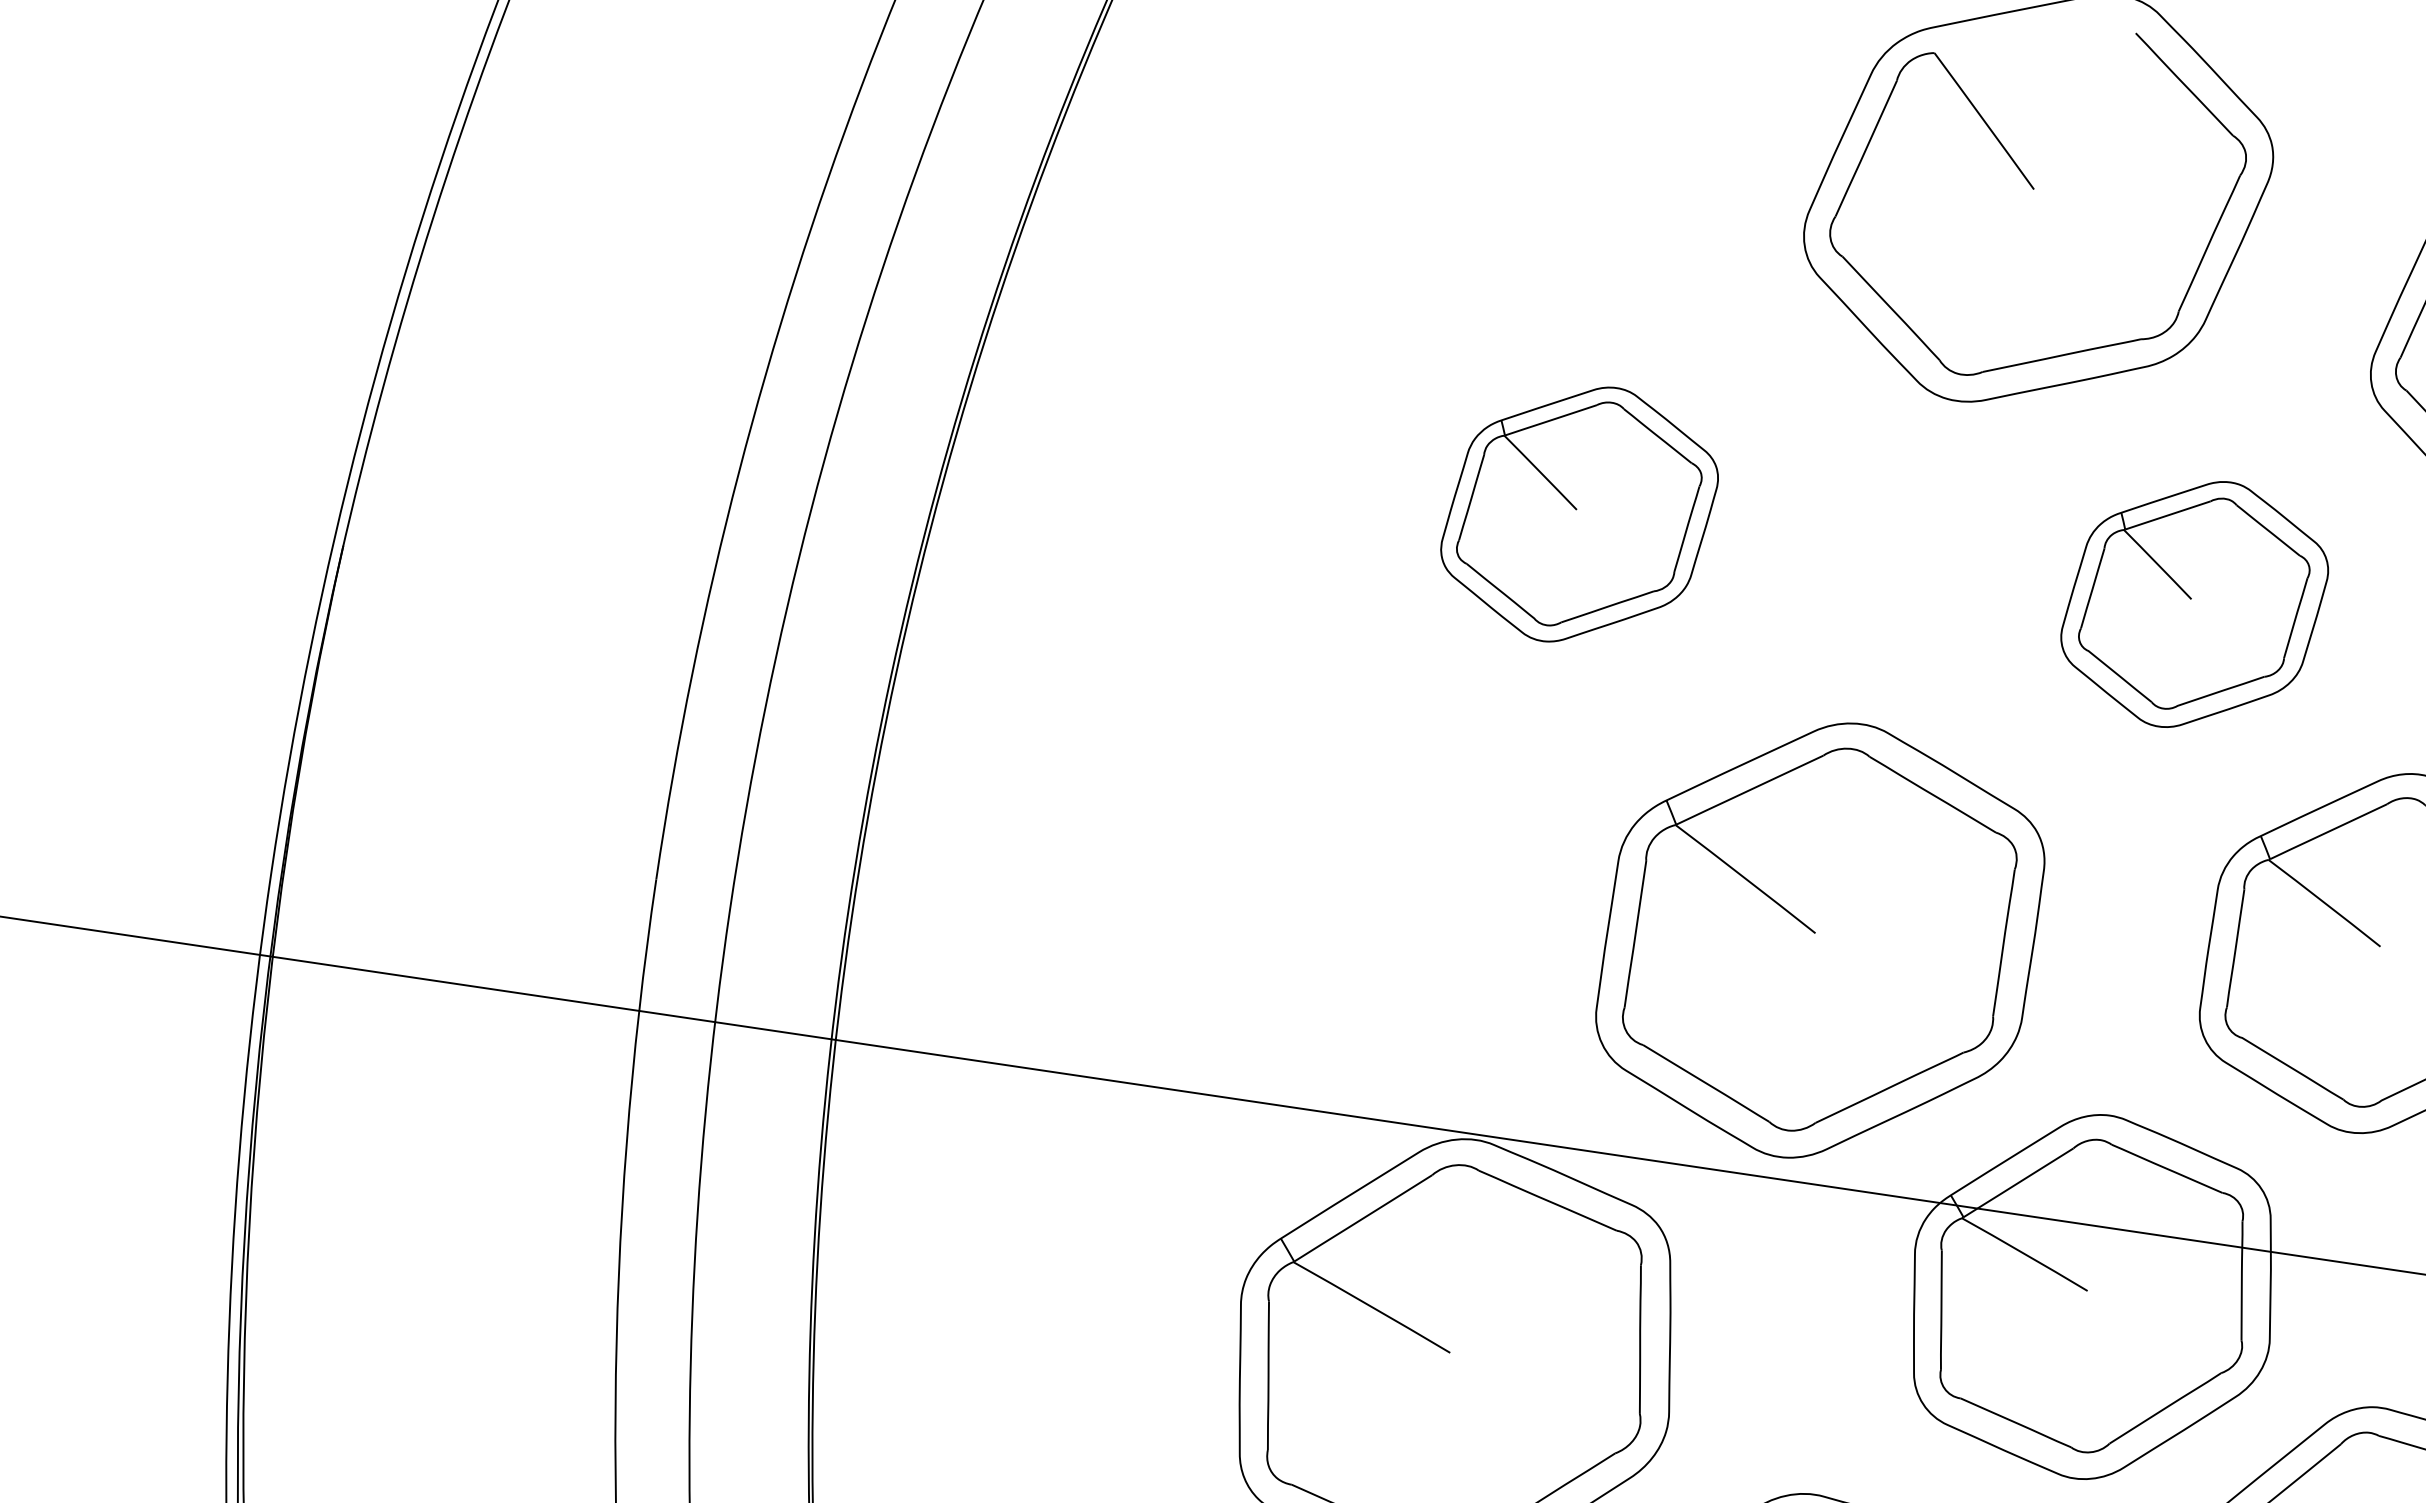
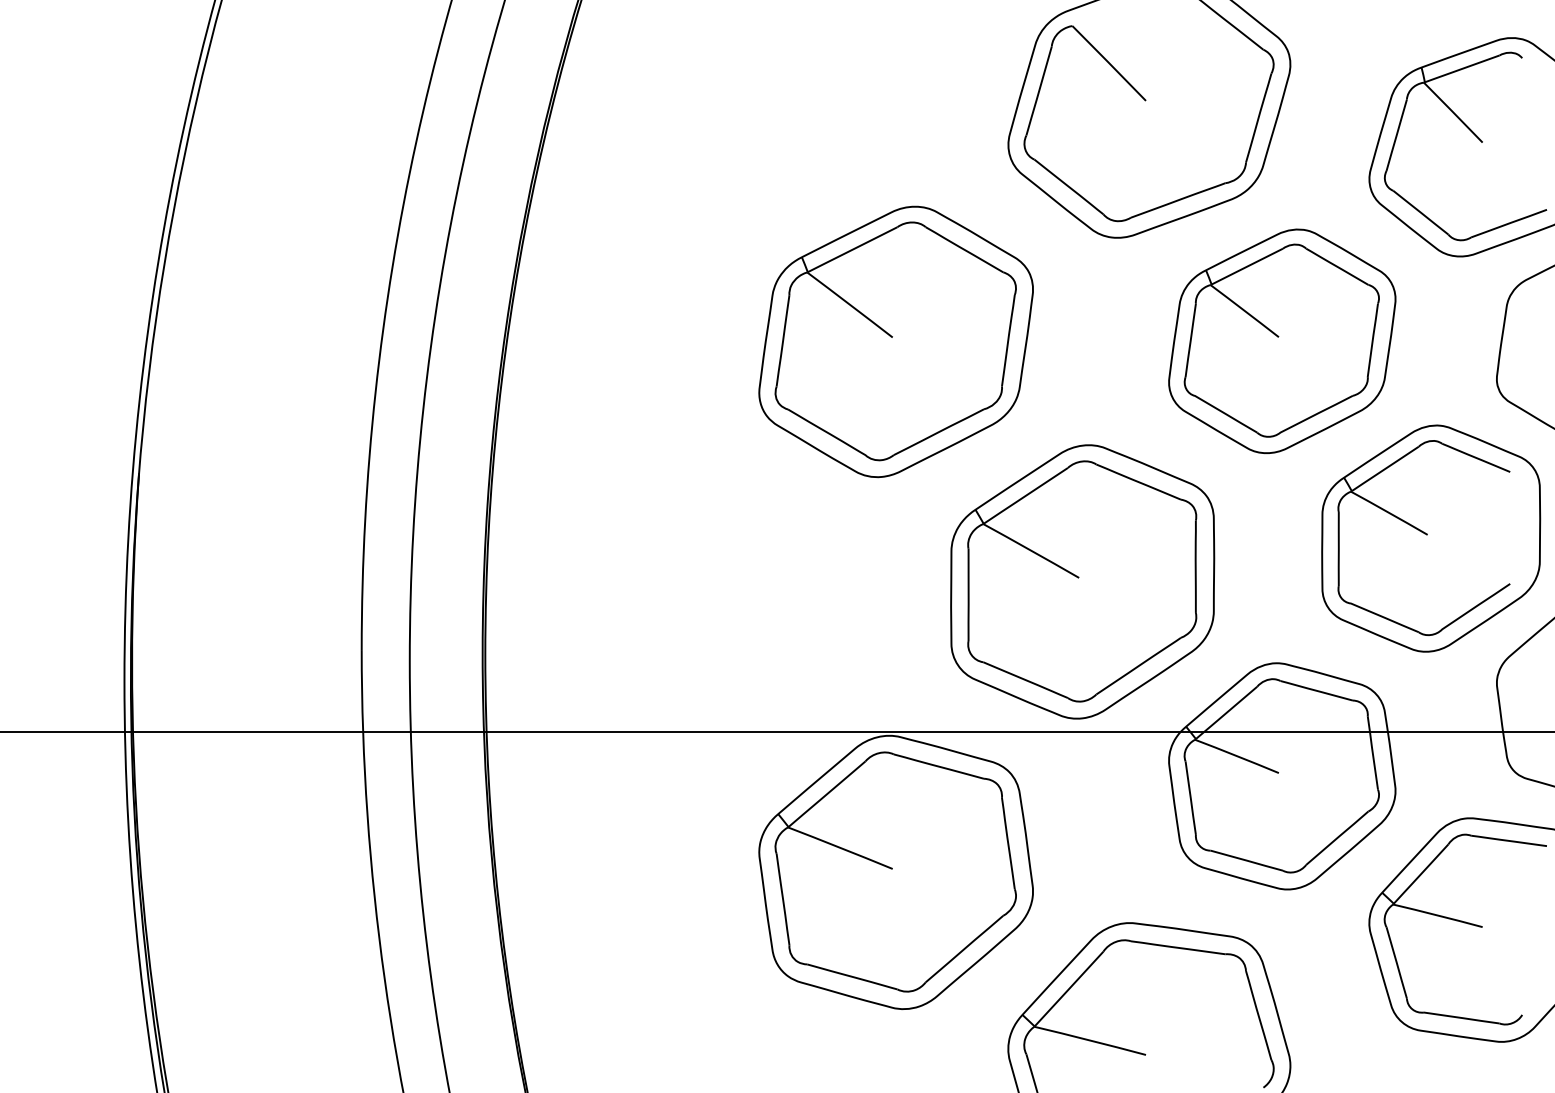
part: (1578, 513) -> (895, 341), size x1.67
part: (2194, 604) -> (1282, 341), size x1.43

